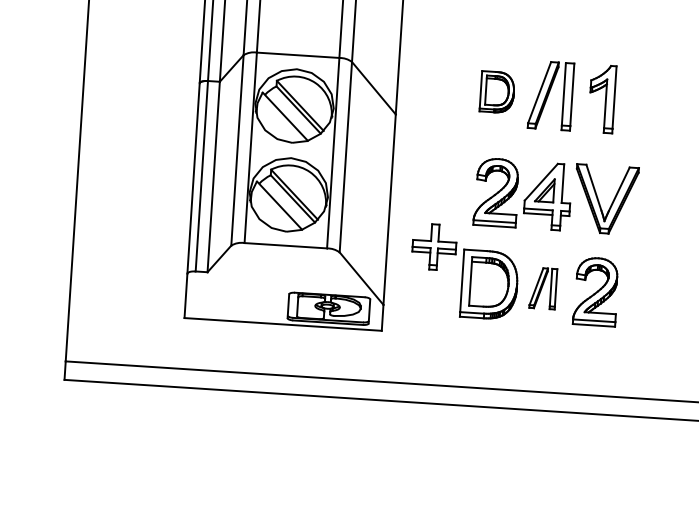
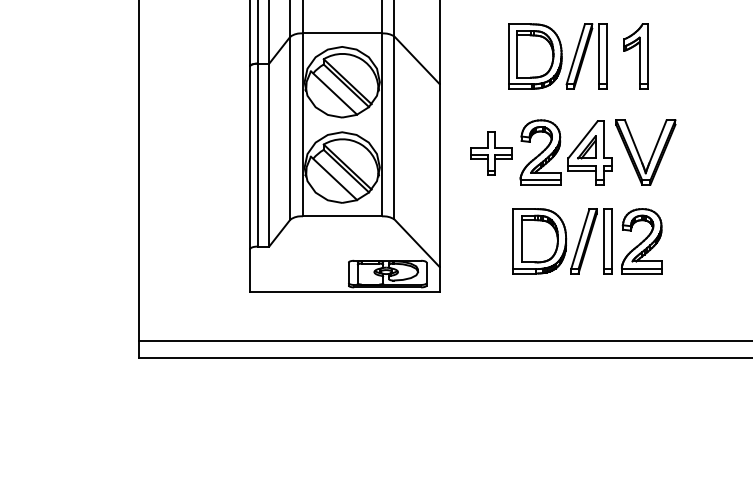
part: (497, 92) -> (535, 56), size x1.67
part: (434, 247) -> (491, 153), moved
part: (543, 288) -> (591, 241), size x1.67

